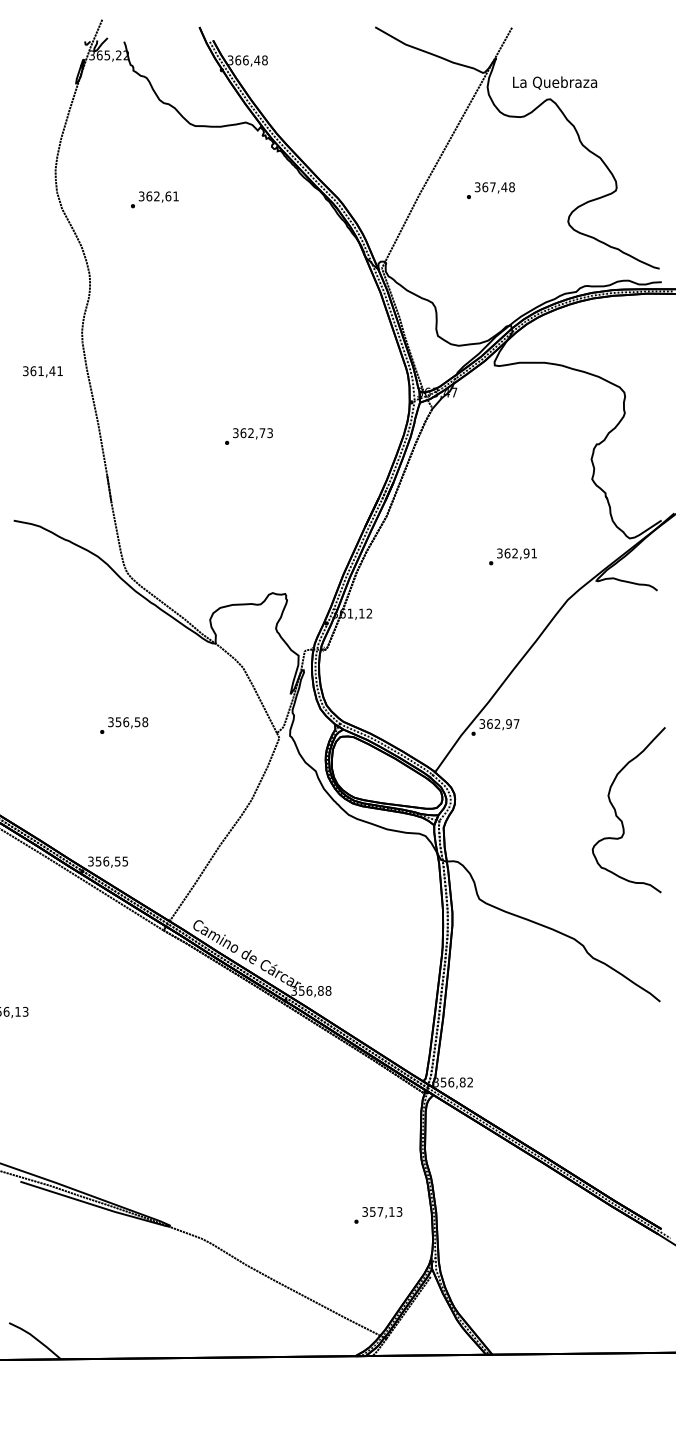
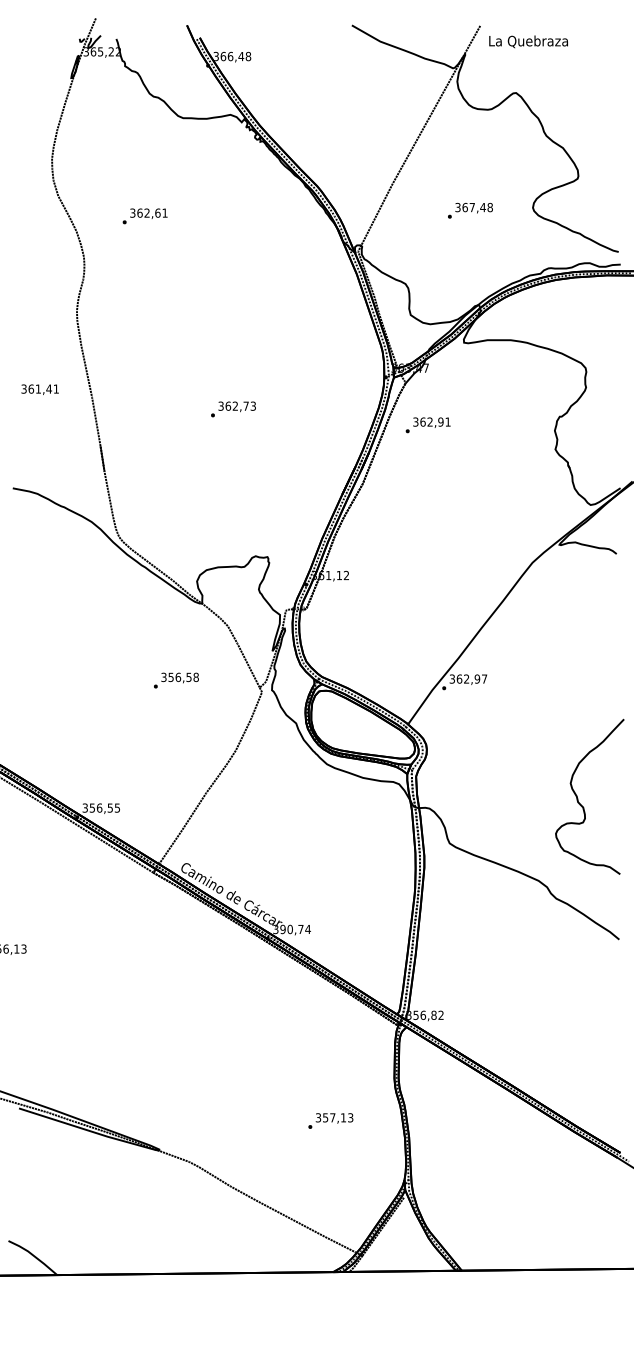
text: (554, 82) -> (528, 41), moved
text: (490, 190) -> (470, 210), moved
text: (154, 199) -> (144, 216), moved
text: (42, 371) -> (39, 389), moved
text: (512, 557) -> (427, 425), moved
text: (124, 725) -> (176, 680), moved
curve: (616, 811) -> (578, 798), moved
text: (315, 990) -> (295, 929), 356,88 -> 390,74
text: (377, 1214) -> (330, 1120), moved

